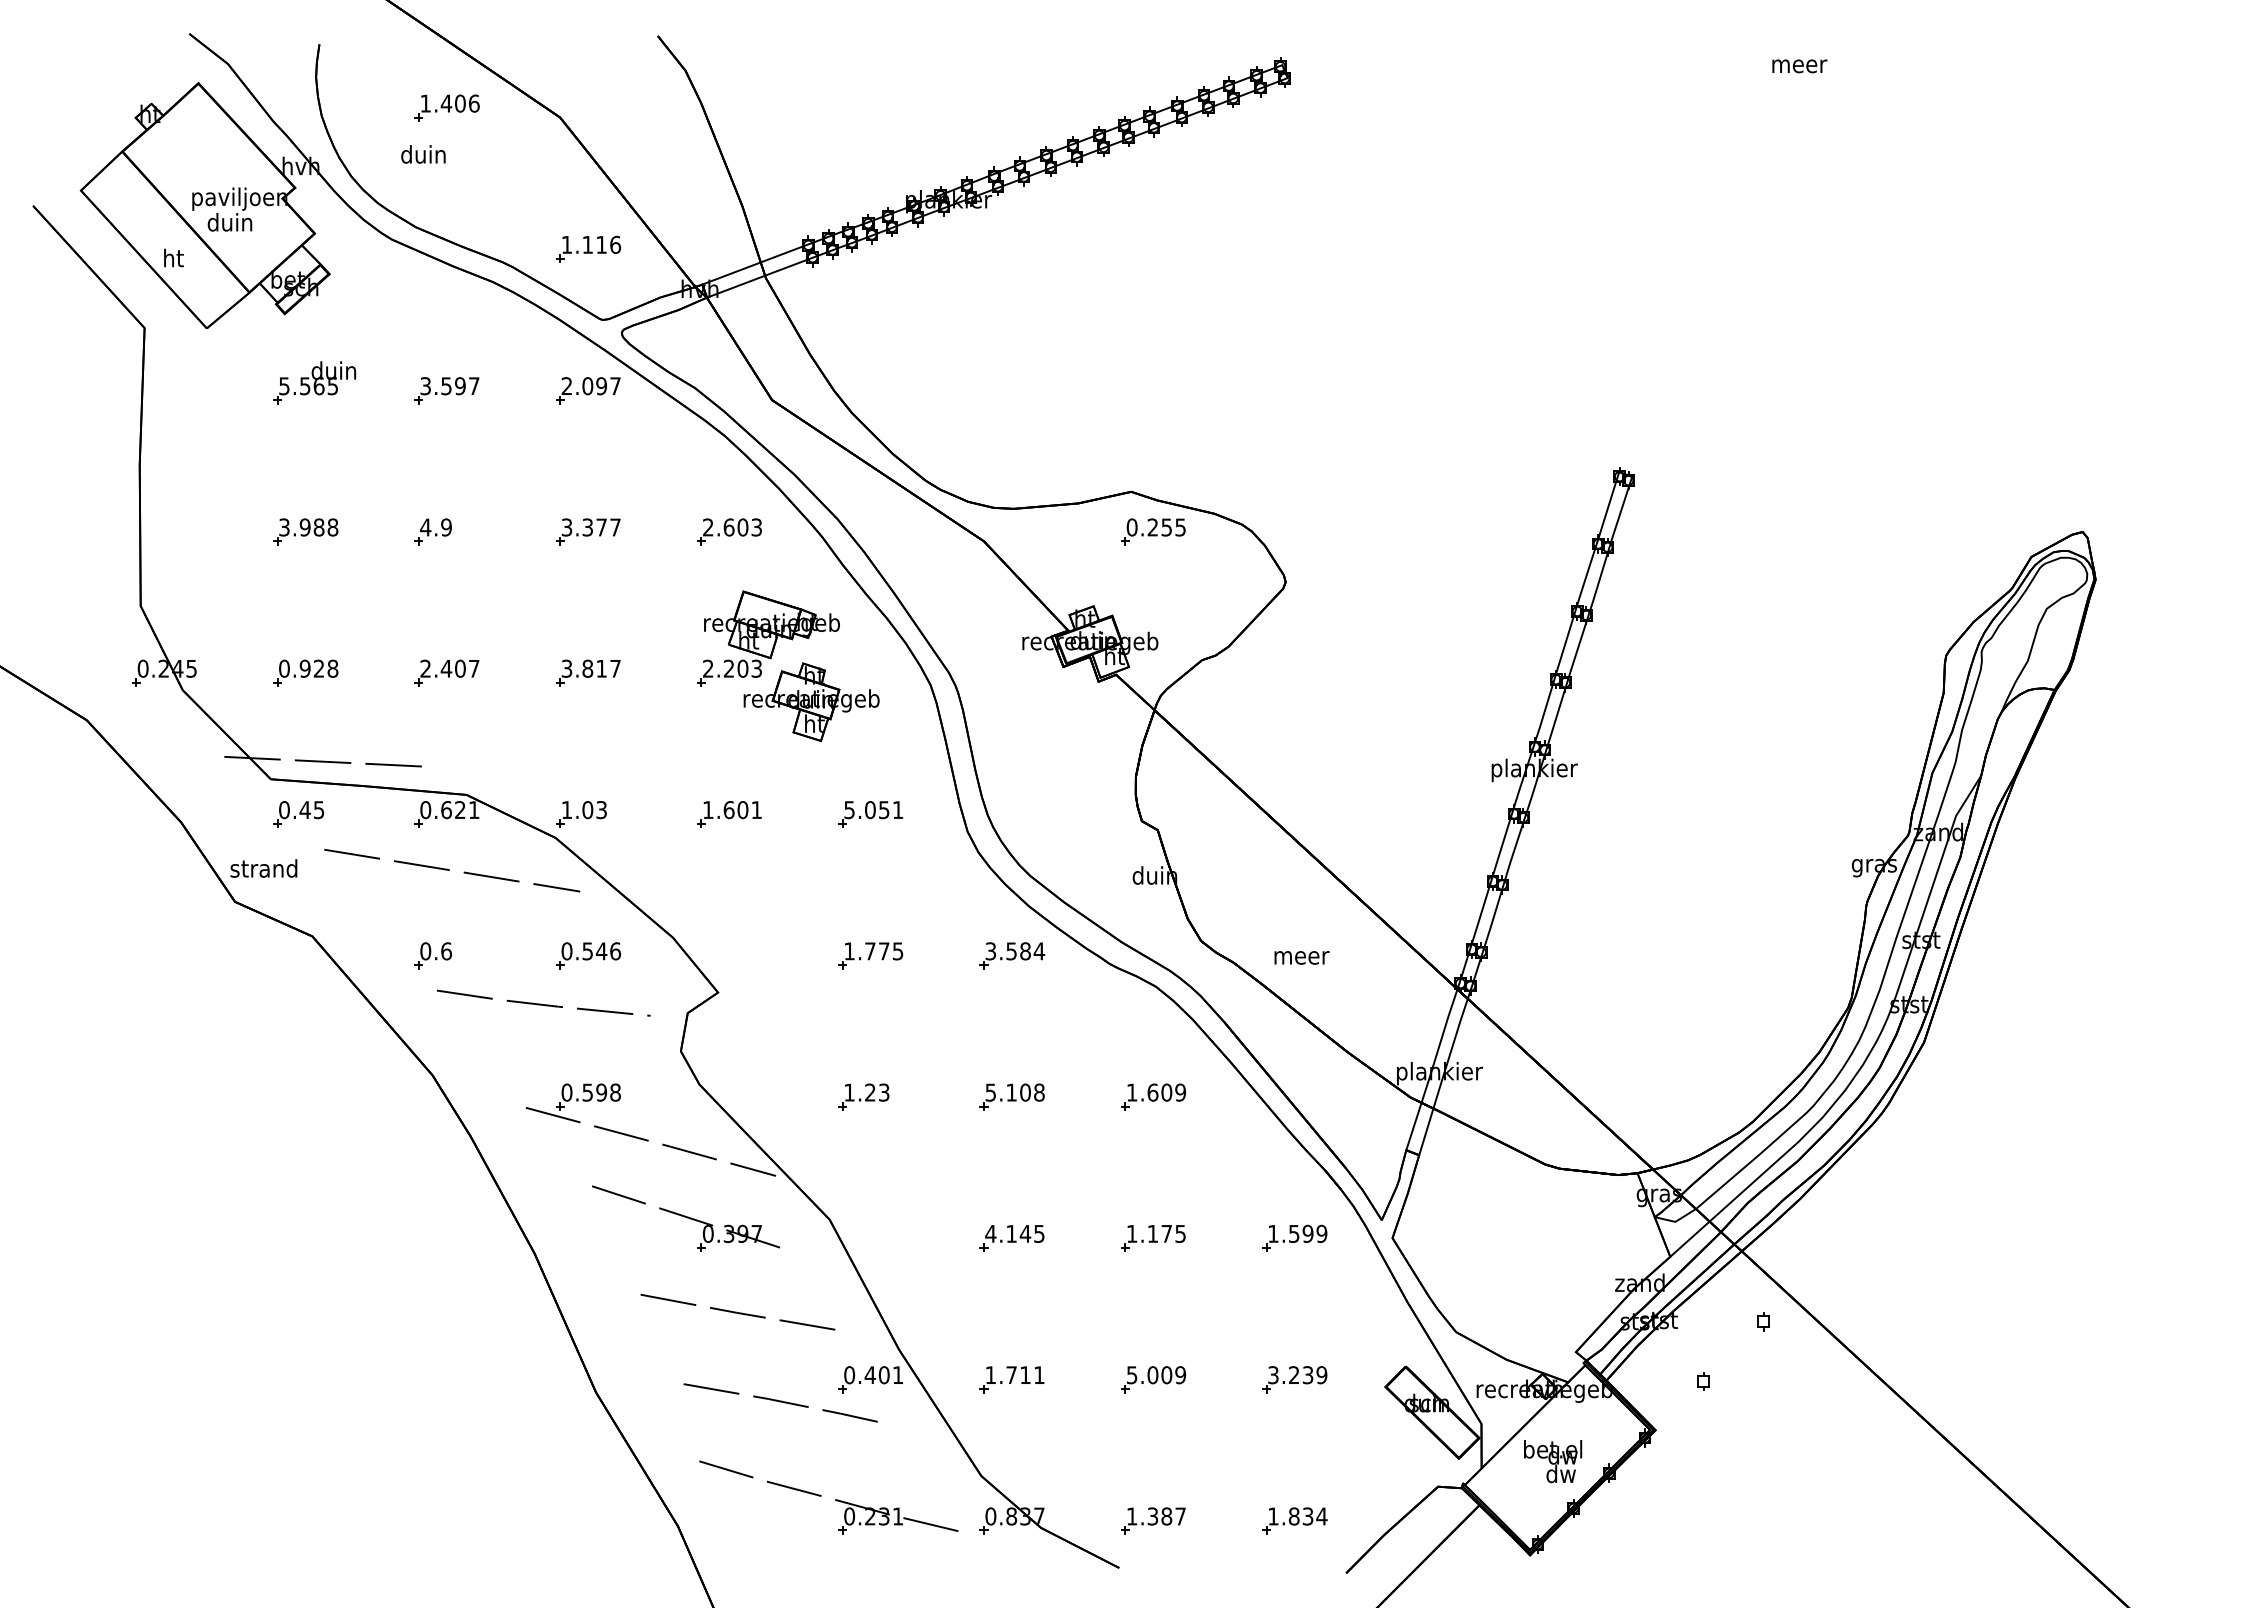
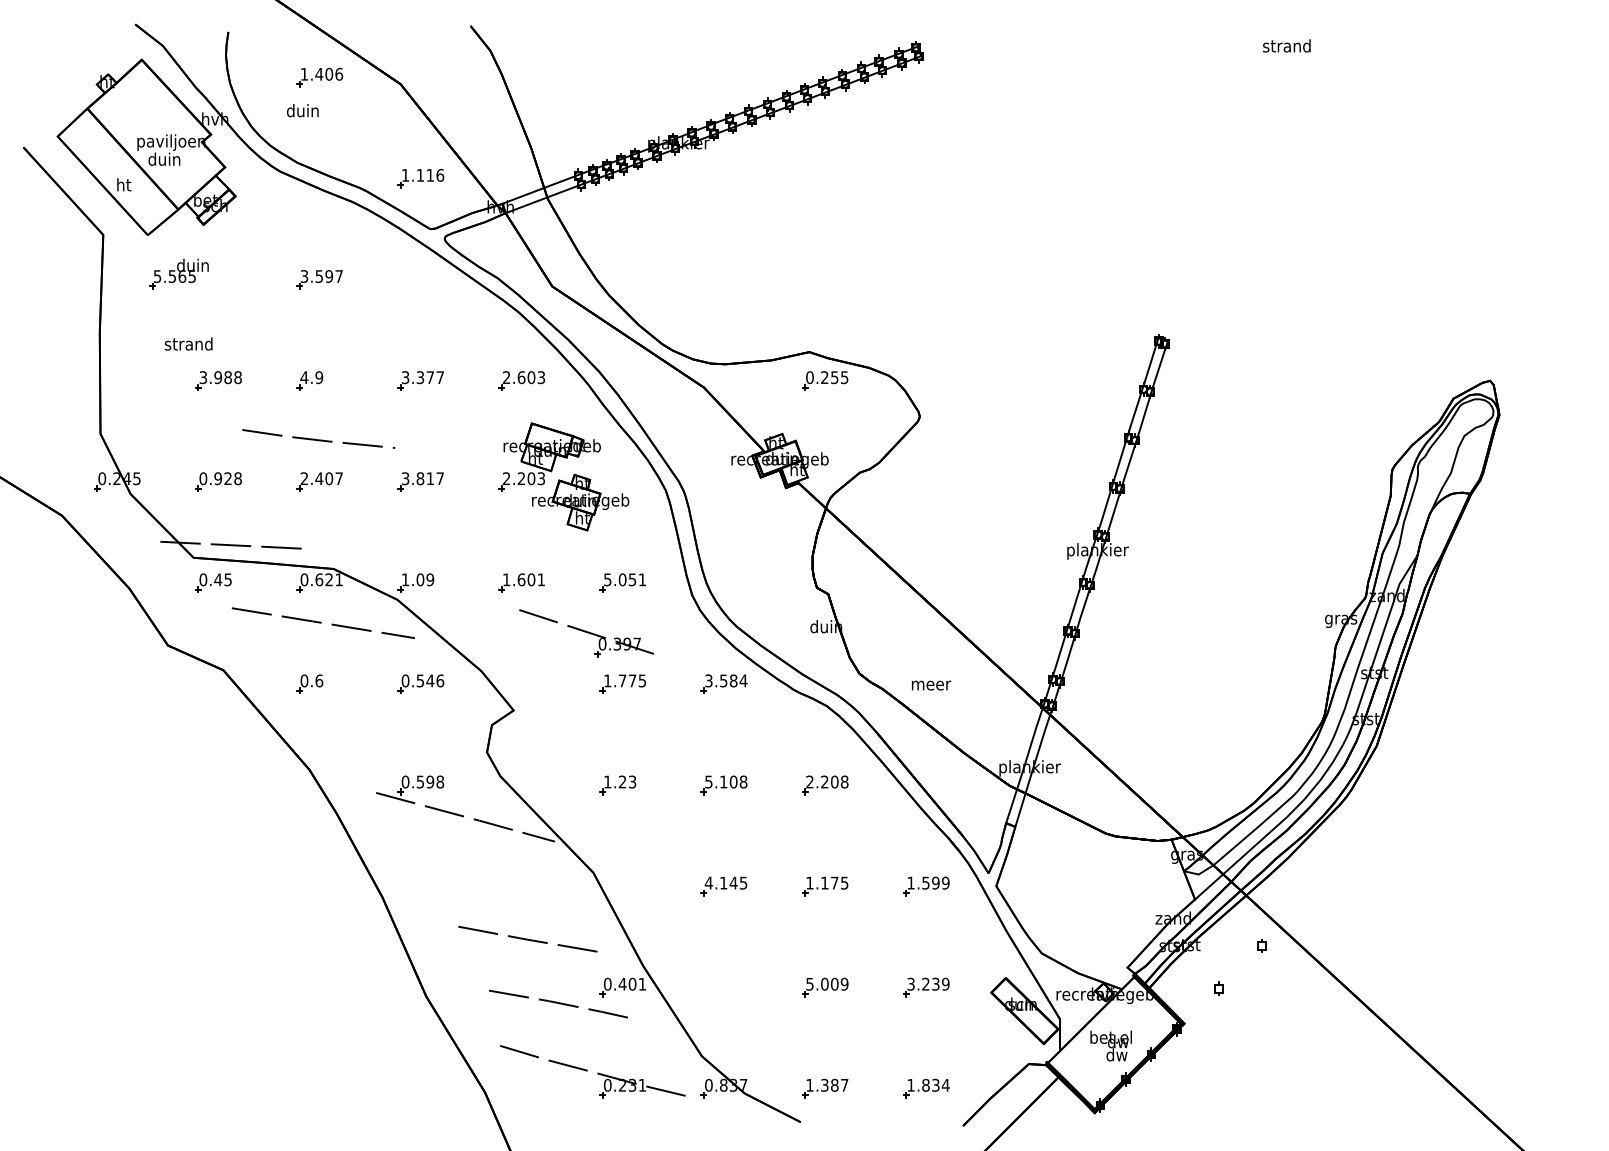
text: (1798, 63) -> (1286, 45), meer -> strand
part: (314, 382) -> (179, 273), moved
part: (588, 390) -> (420, 279), removed
text: (601, 809) -> (430, 579), 1.03 -> 1.09
text: (263, 868) -> (188, 344), moved
line: (543, 1004) -> (318, 439), moved
text: (1156, 1092) -> (827, 781), 1.609 -> 2.208
part: (686, 1218) -> (586, 633), moved
part: (1011, 1379) -> (723, 987), removed

